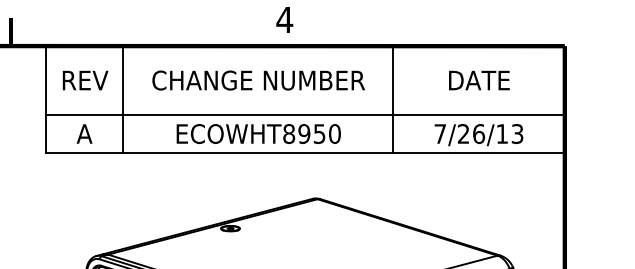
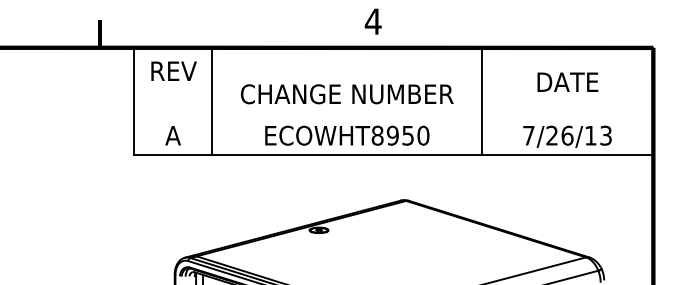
text: (84, 79) -> (173, 70), moved
text: (257, 80) -> (346, 94), moved
line: (304, 114) -> (393, 116), removed

